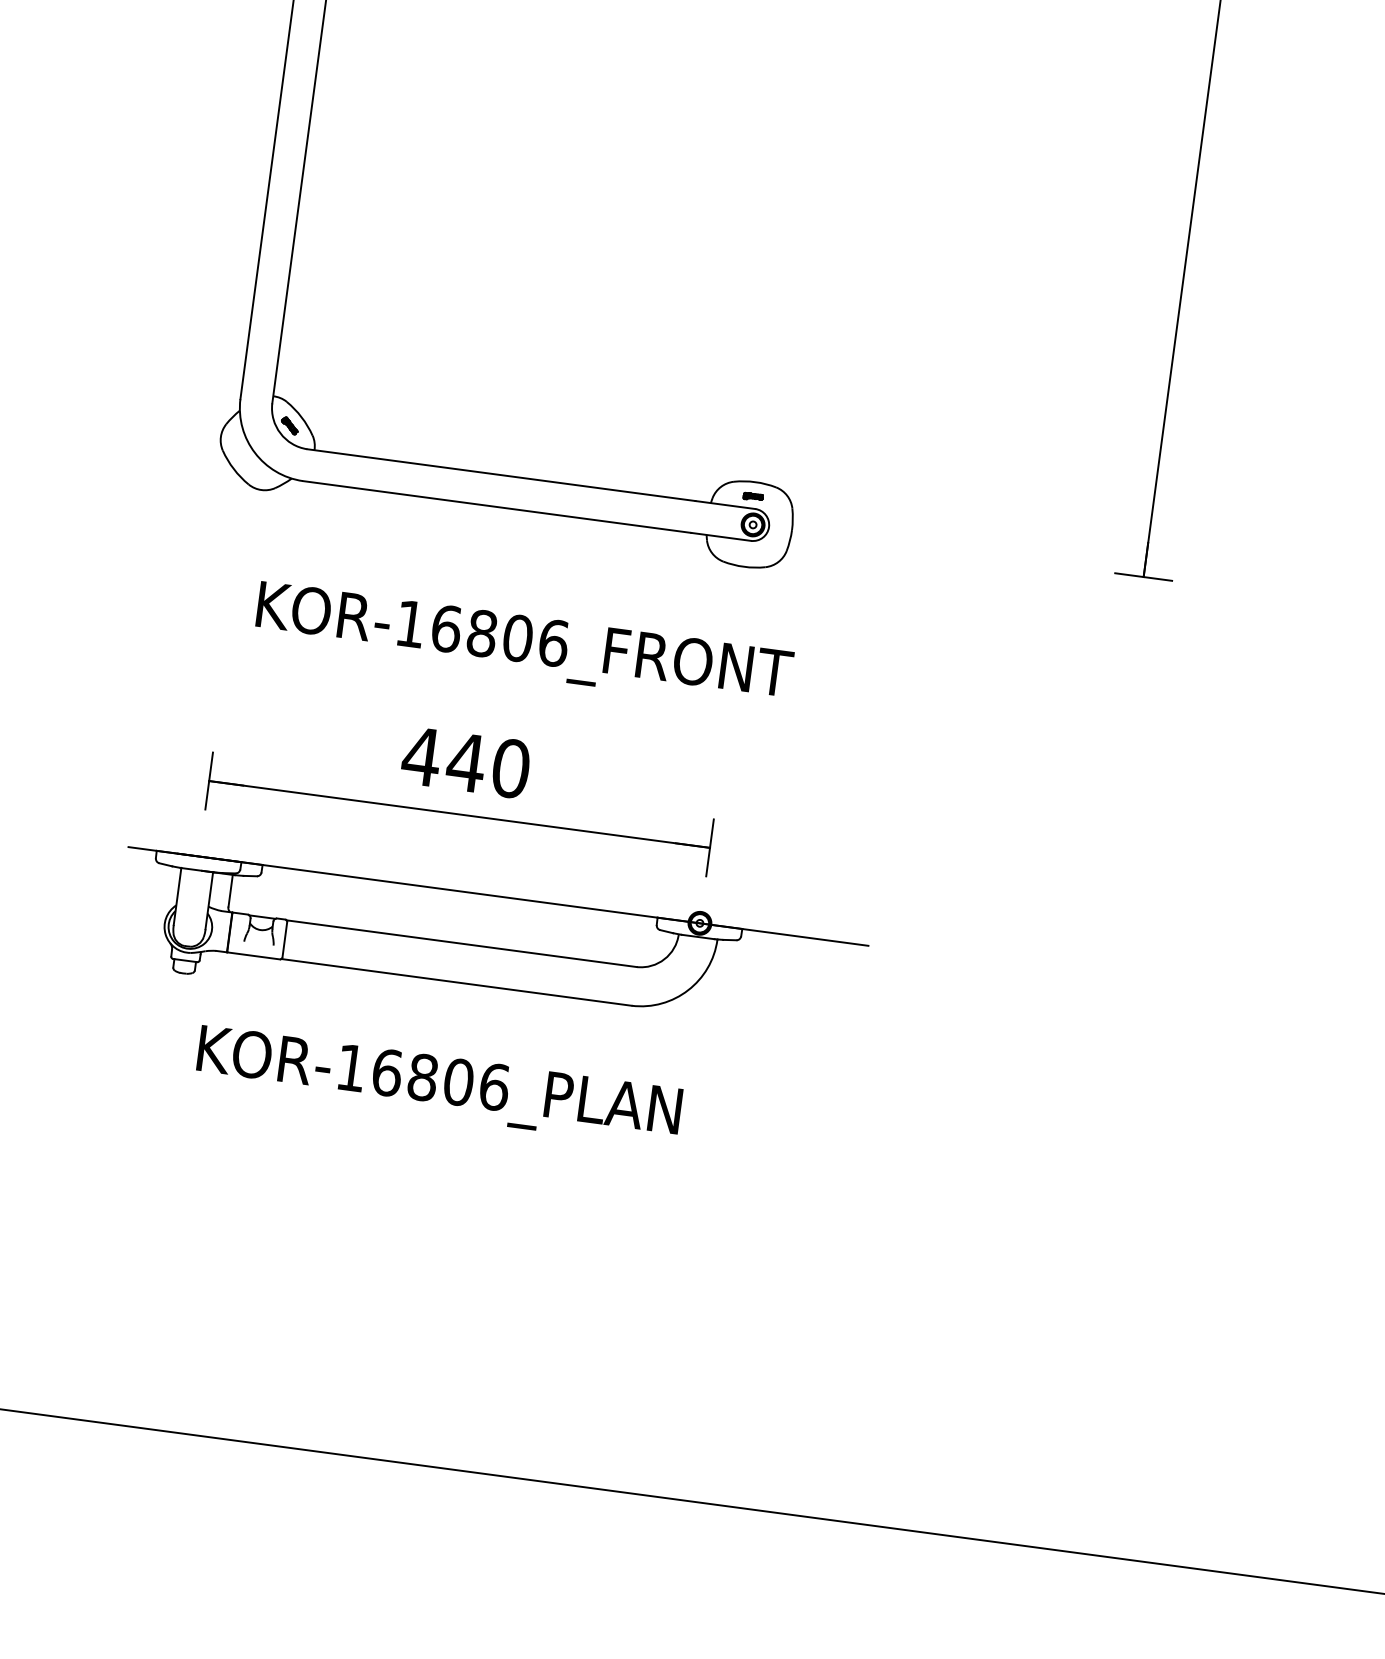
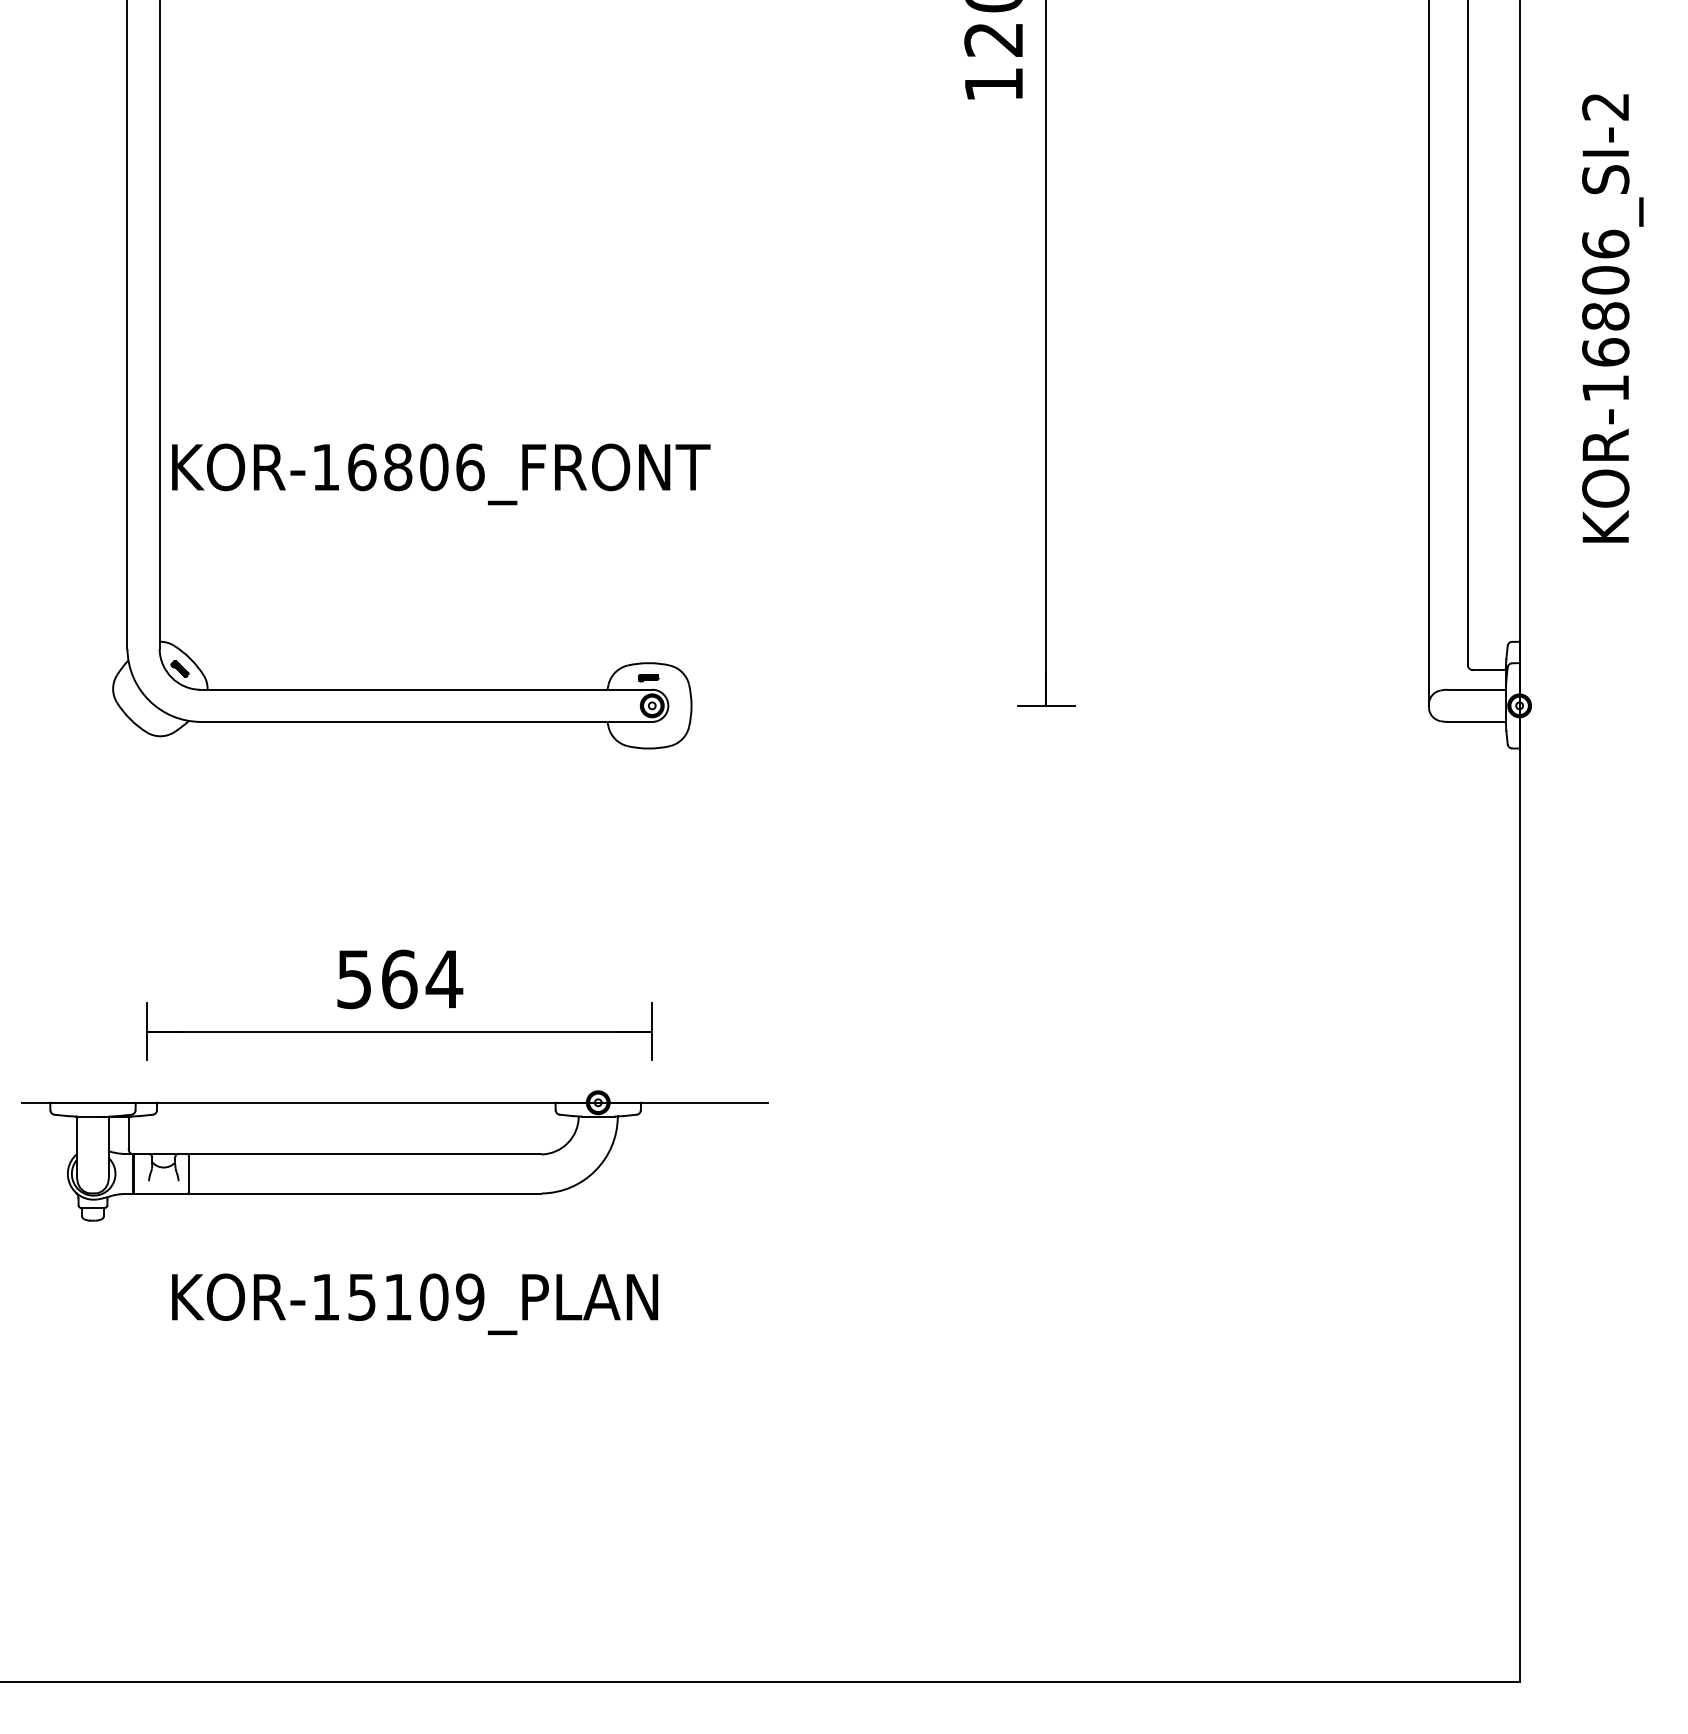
text: (524, 646) -> (441, 474), moved
text: (466, 762) -> (399, 979), 440 -> 564
part: (490, 948) -> (394, 1155), moved
text: (441, 1080) -> (416, 1297), KOR-16806_PLAN -> KOR-15109_PLAN

